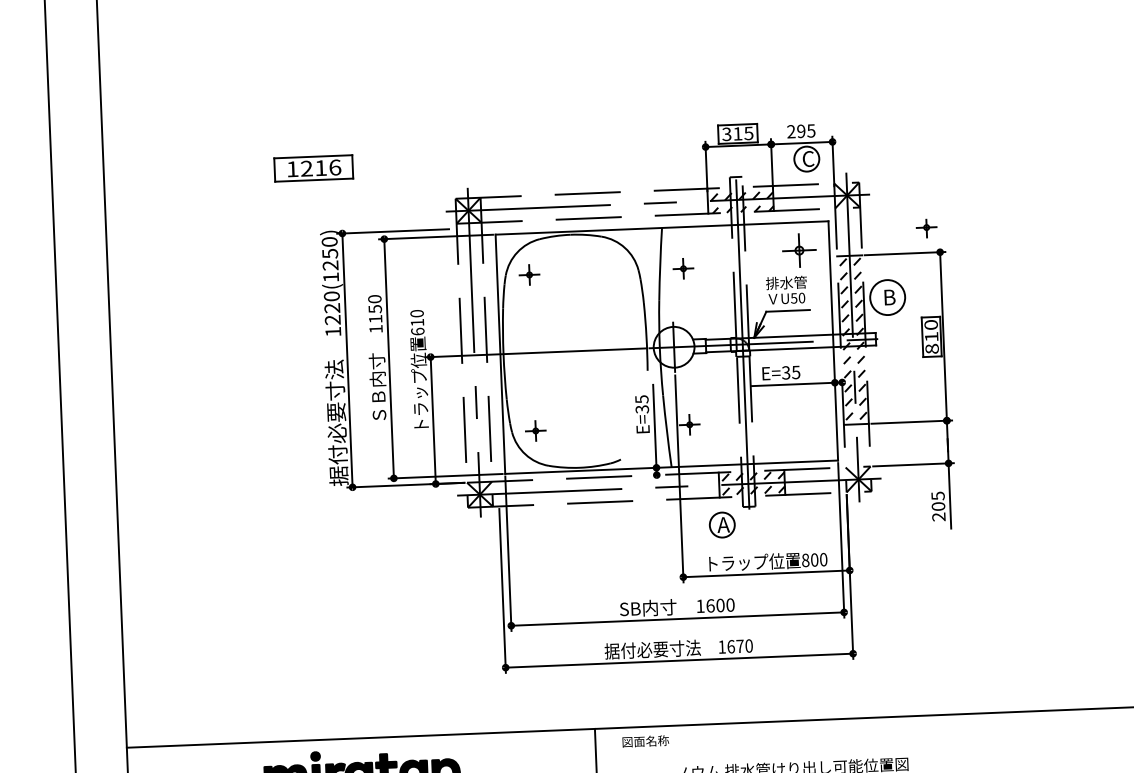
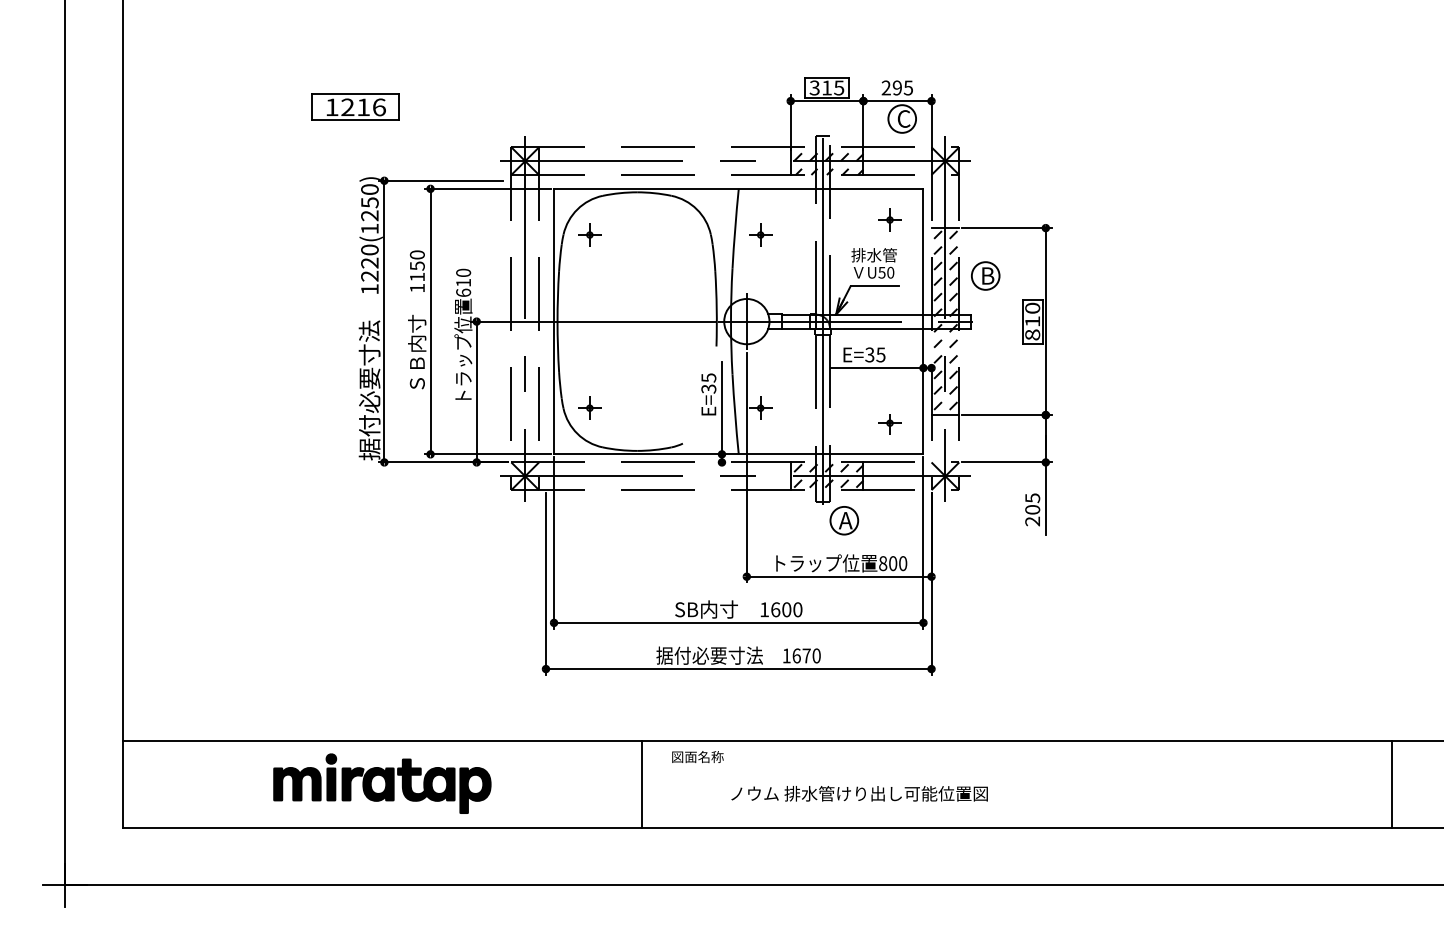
part: (926, 228) -> (889, 424), moved
part: (798, 250) -> (889, 219), size x0.62
circle: (887, 297) -> (985, 275), size x0.71
part: (722, 524) -> (844, 520), moved

